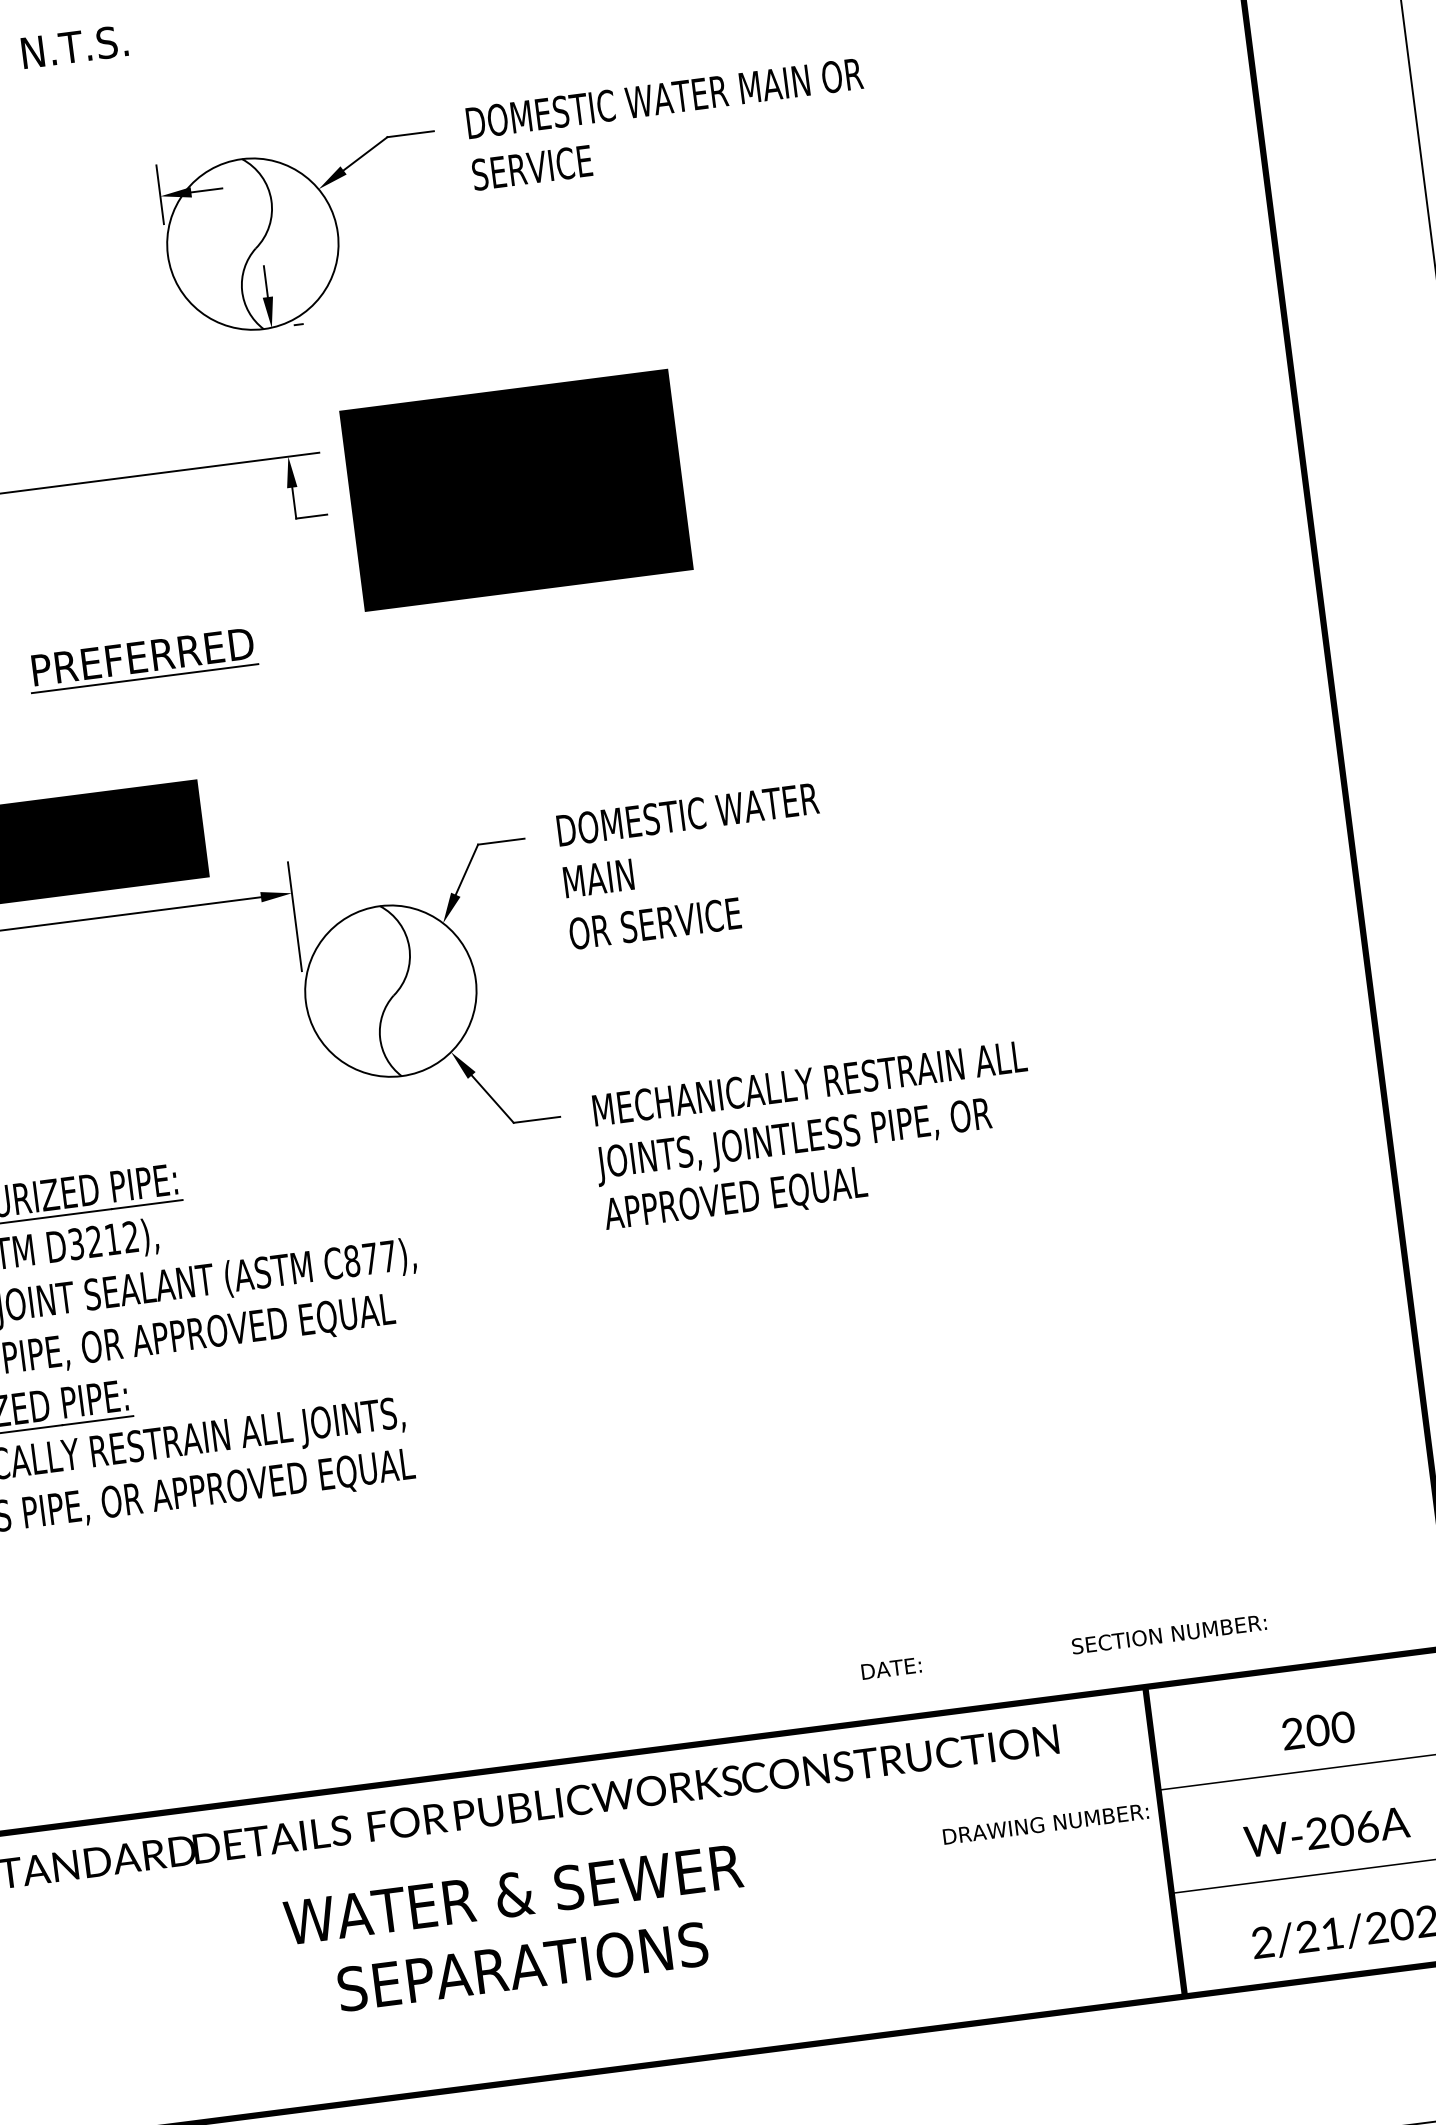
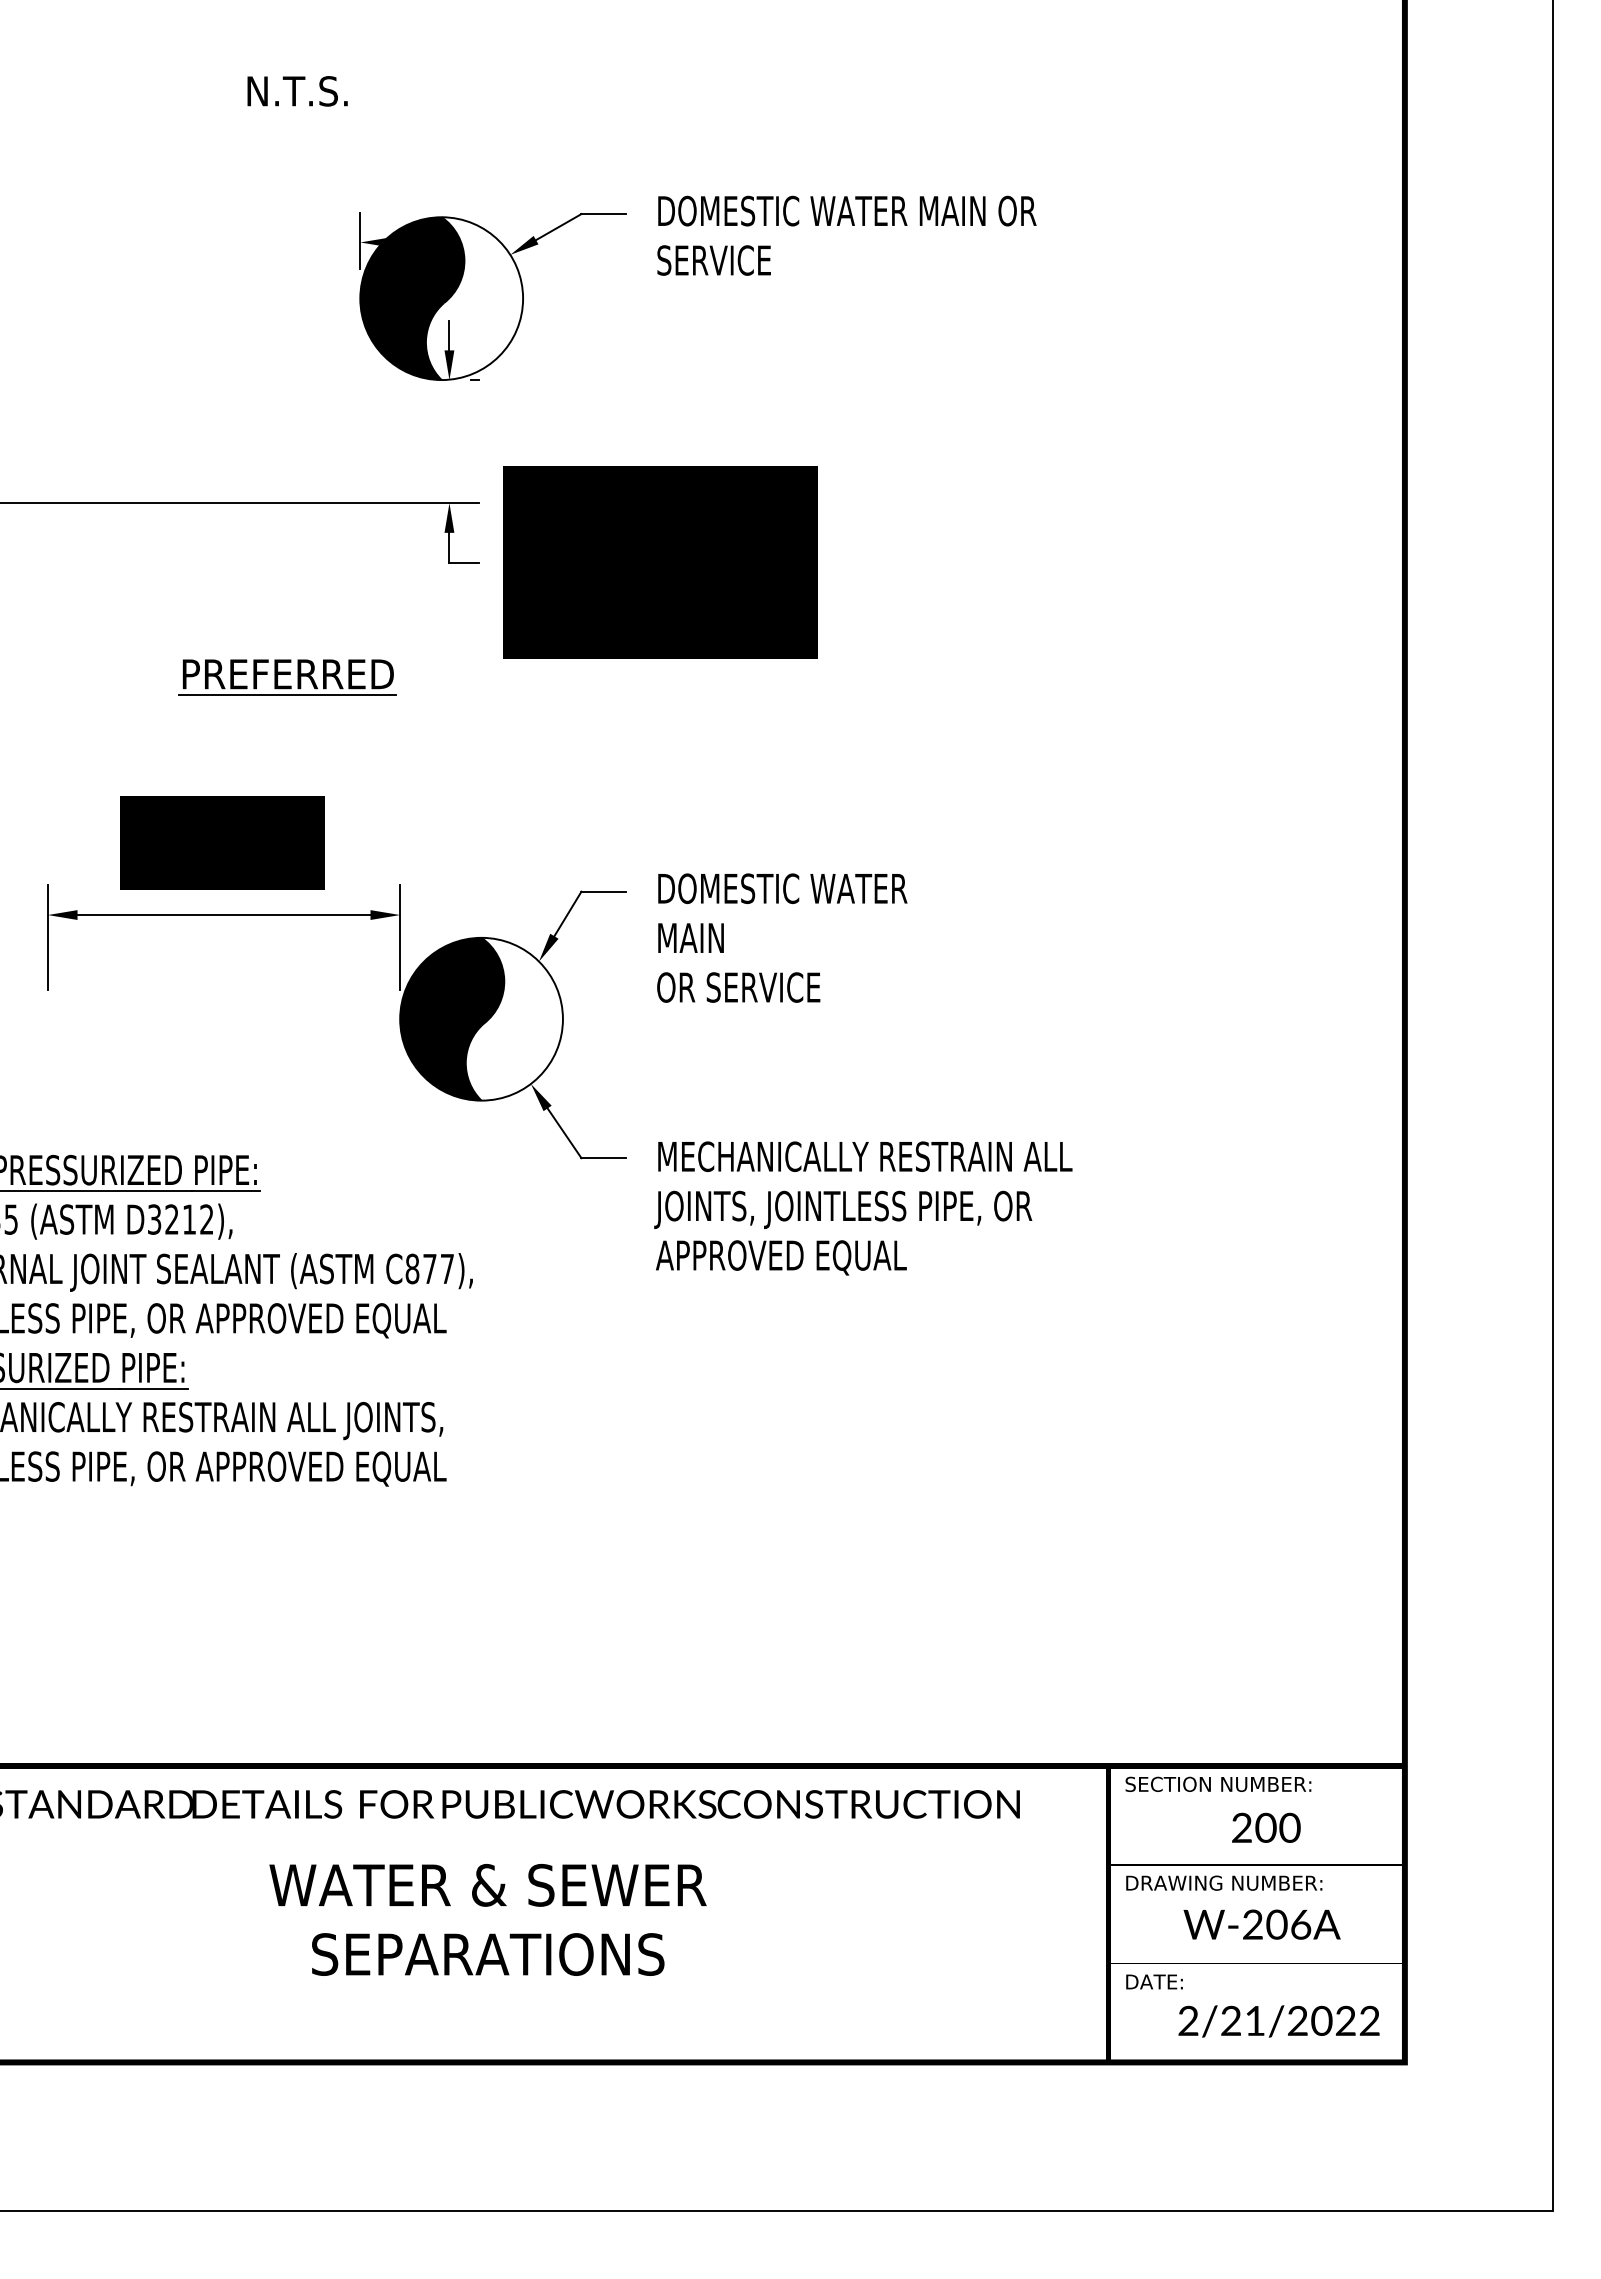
fill: (222, 247) -> (412, 298), added
fill: (360, 994) -> (452, 1018), added
text: (1169, 1633) -> (1218, 1783), moved
text: (891, 1668) -> (1154, 1981), moved
text: (1046, 1823) -> (1224, 1882), moved

